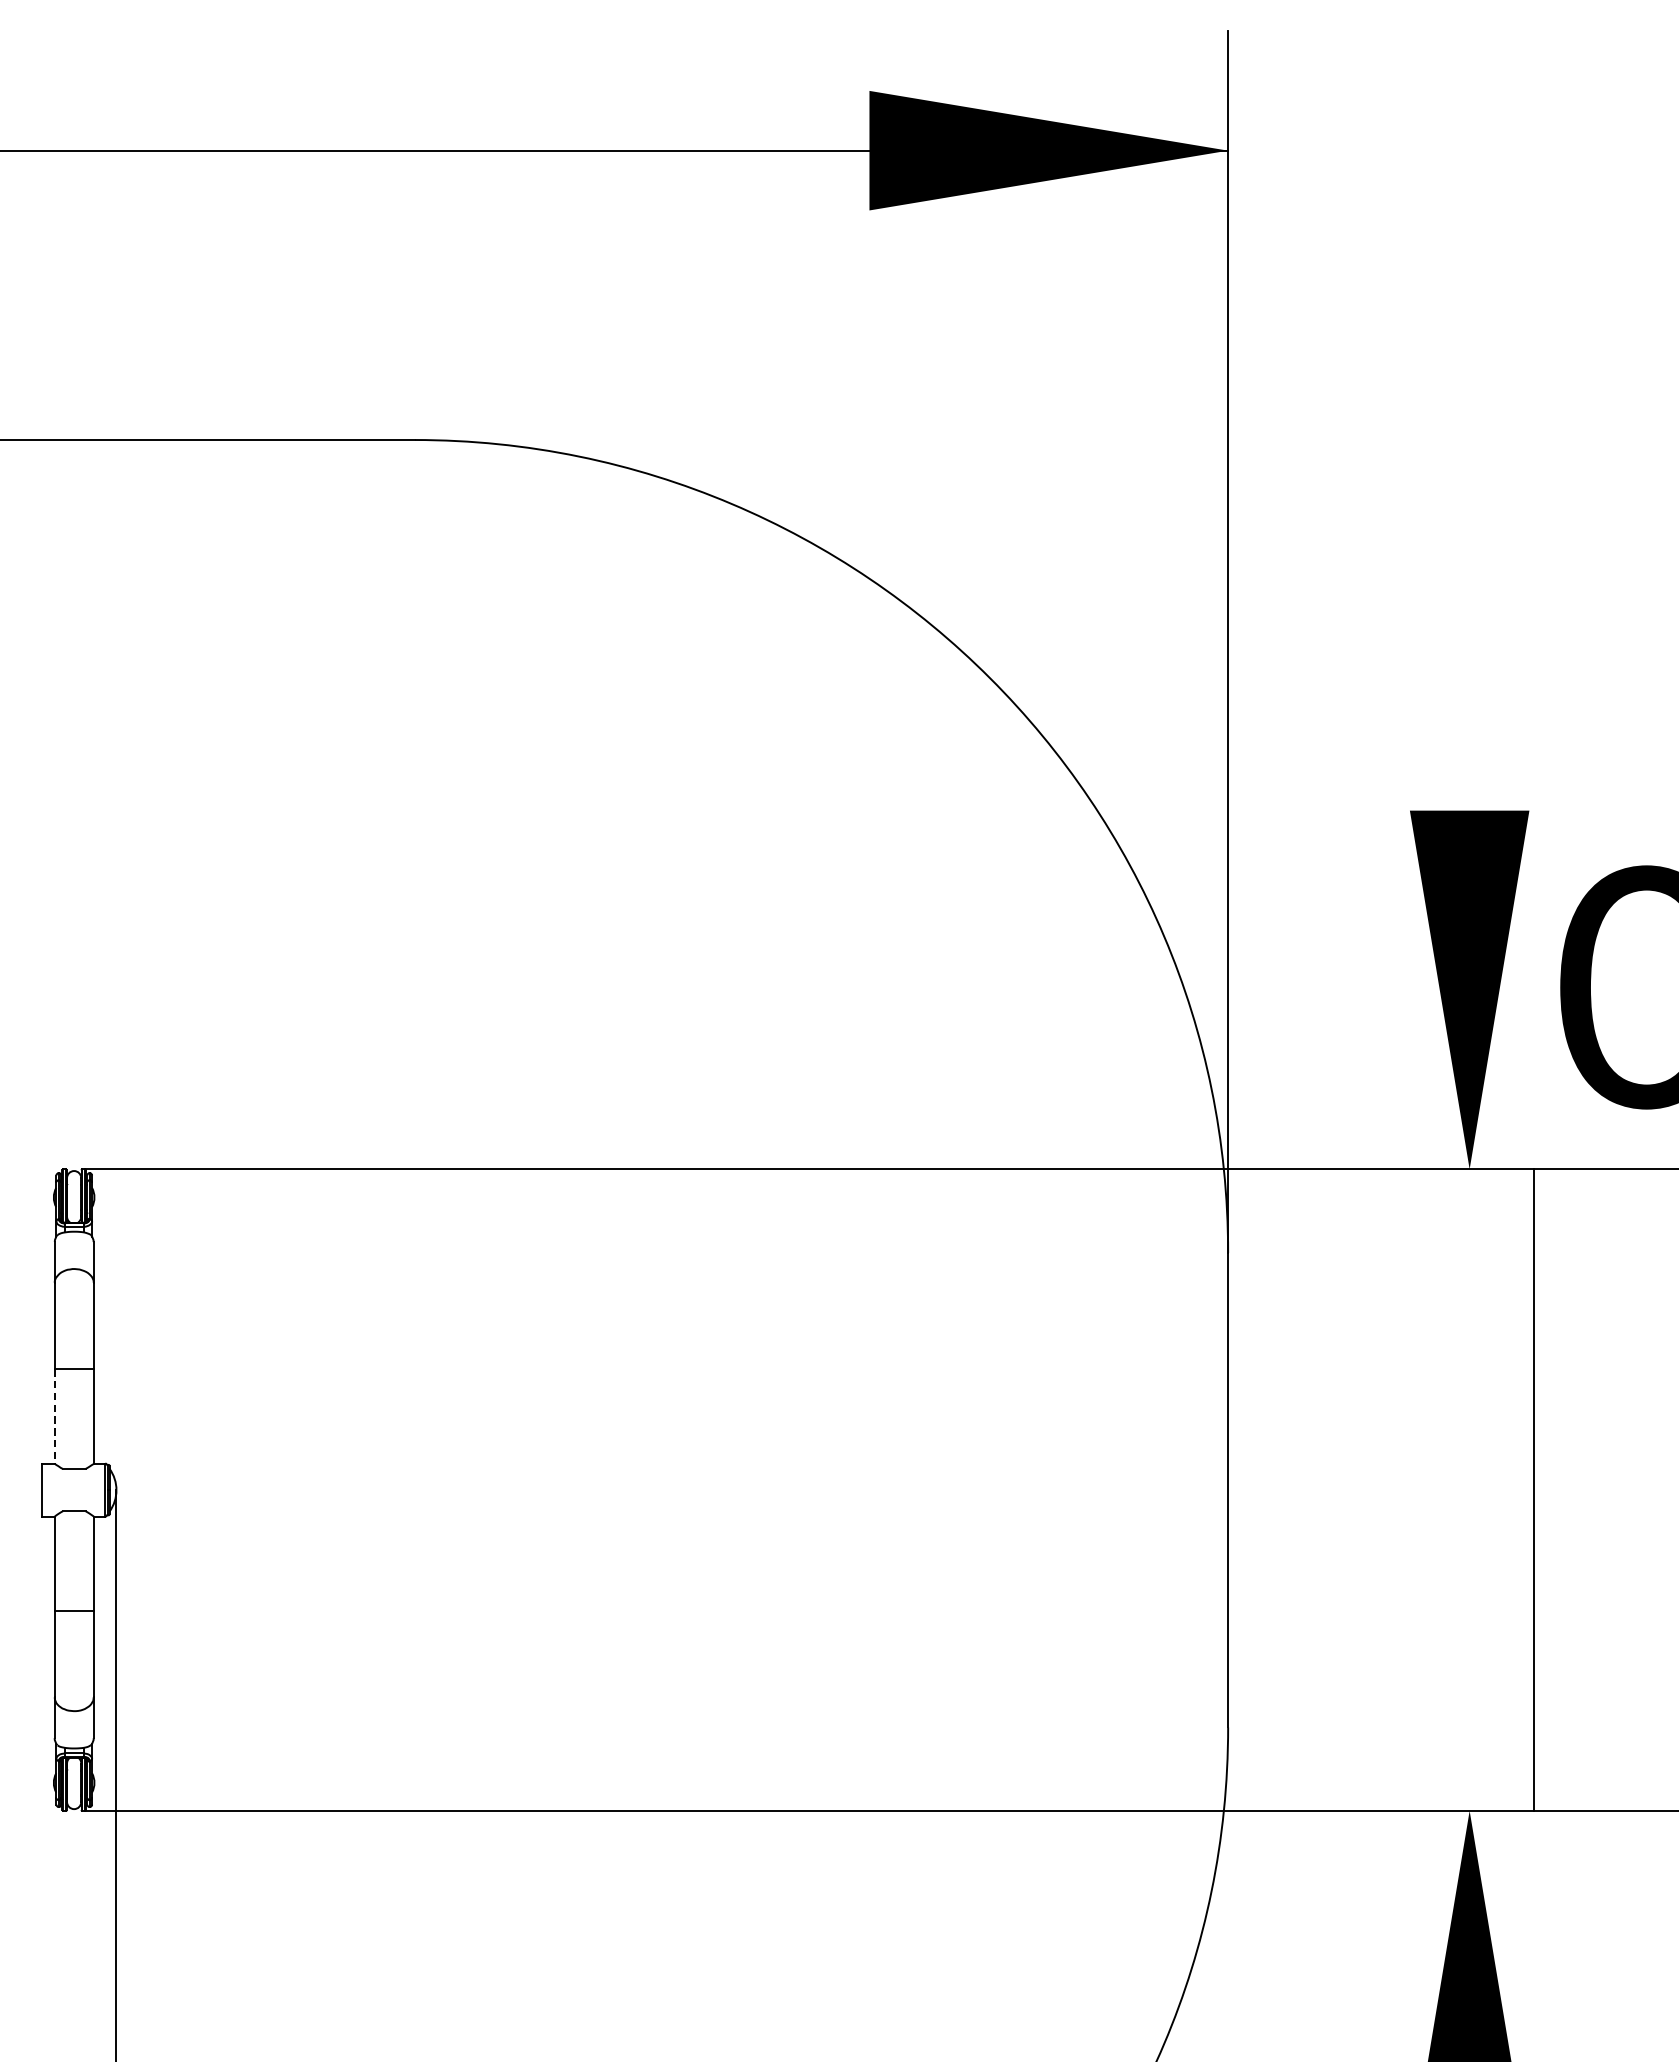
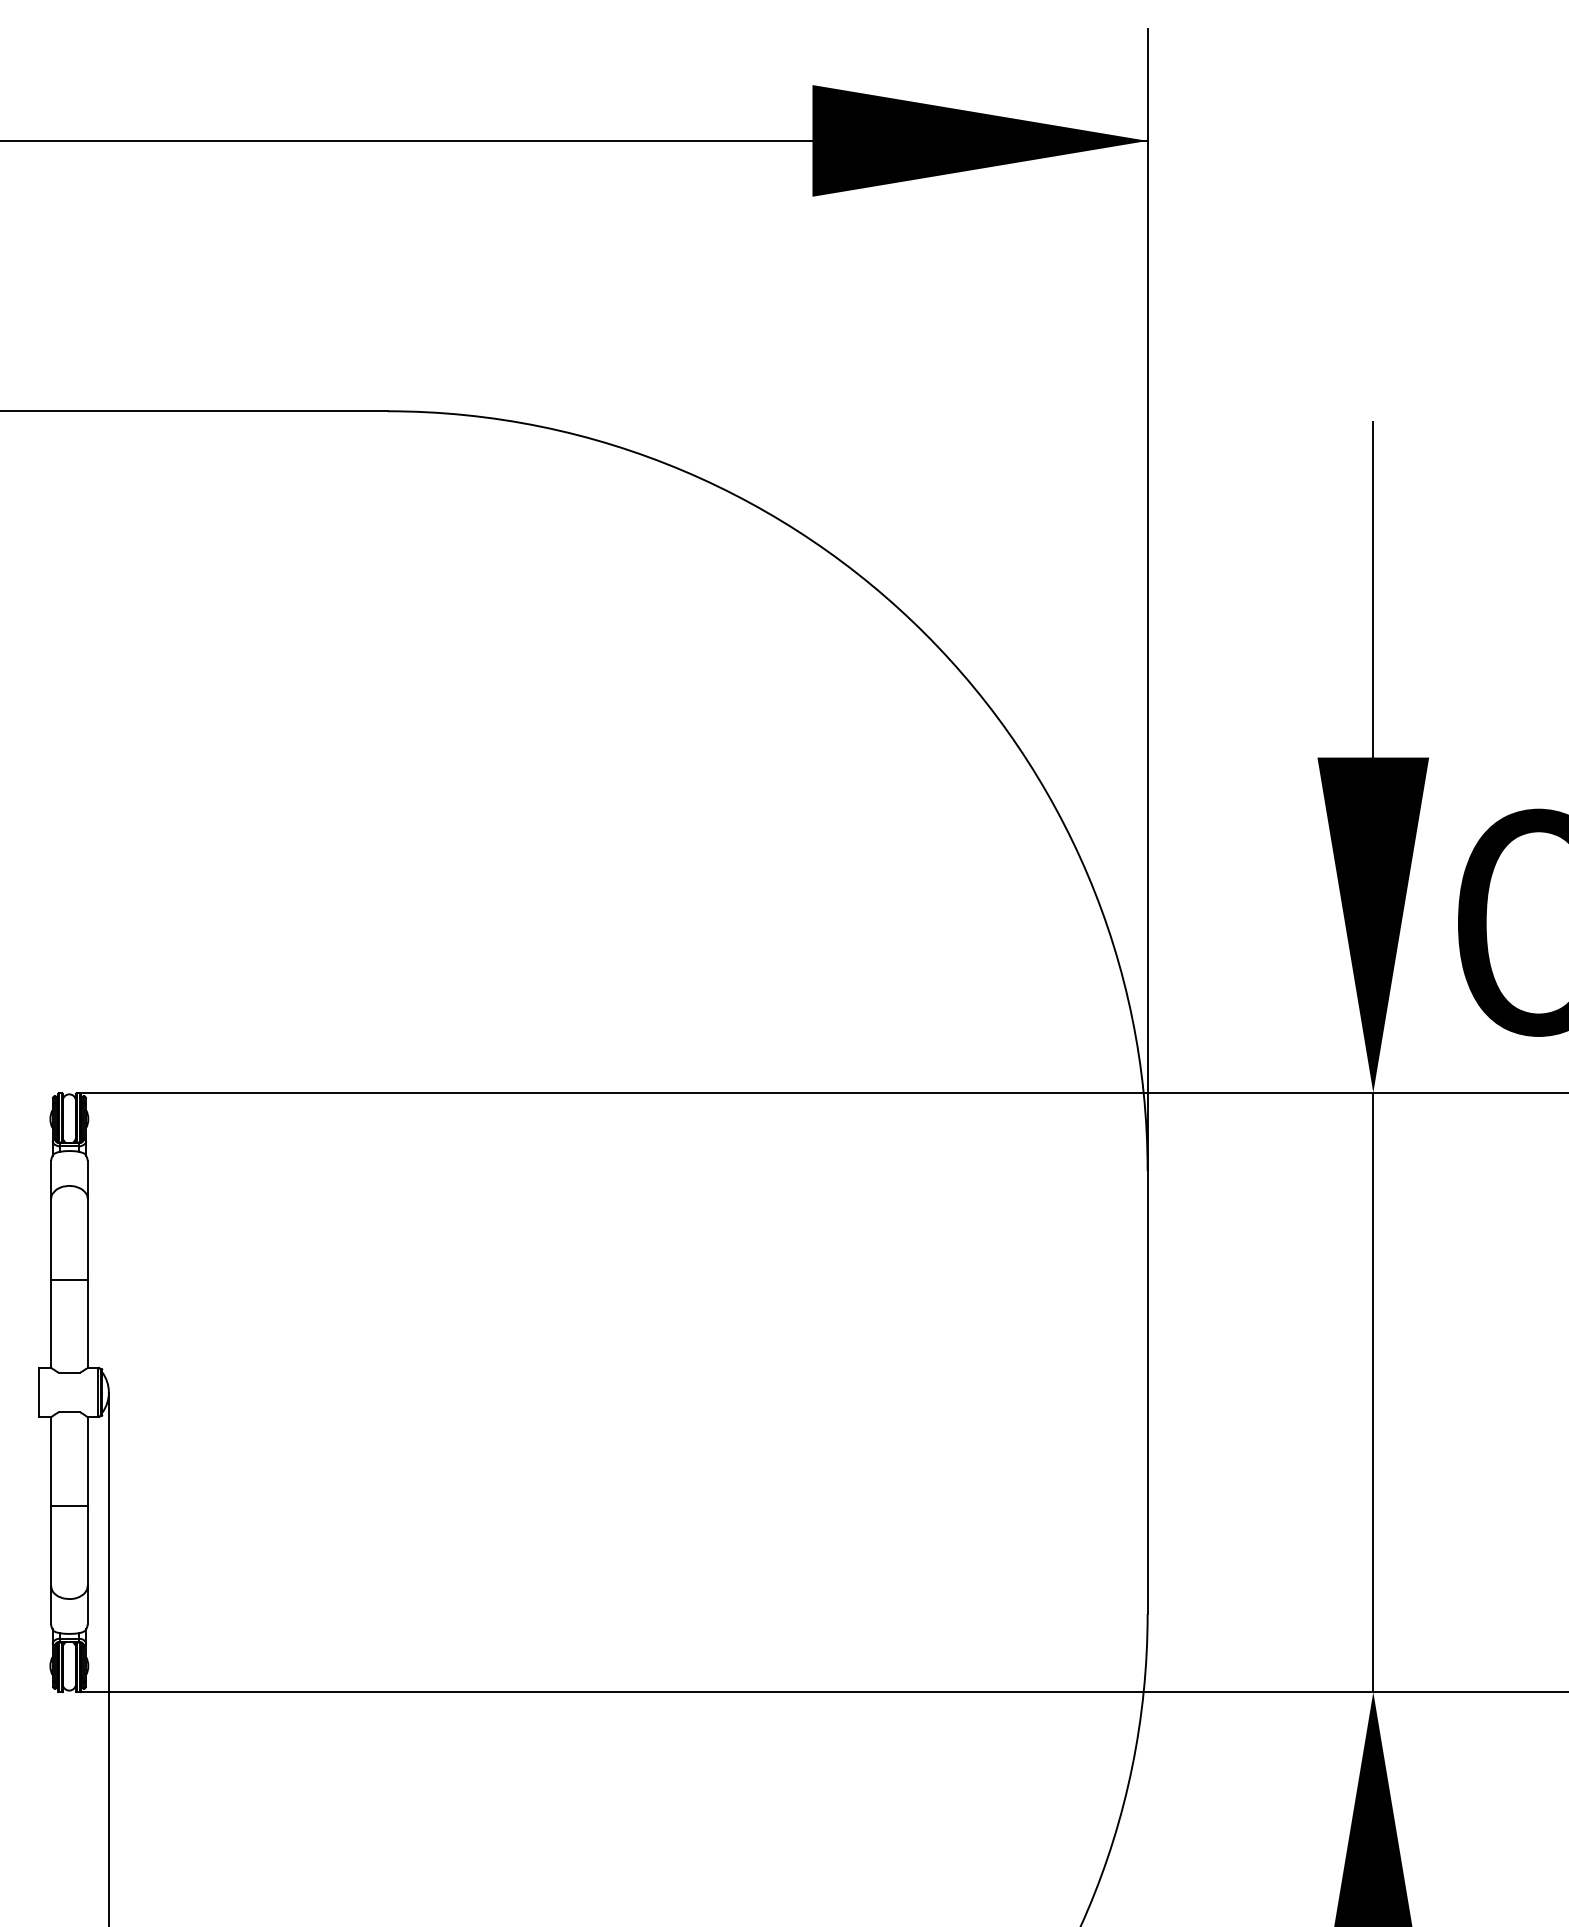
line: (1469, 630) -> (1373, 589), added
line: (55, 1417) -> (51, 1324), dashed -> solid
line: (1534, 1490) -> (1373, 1392), moved

